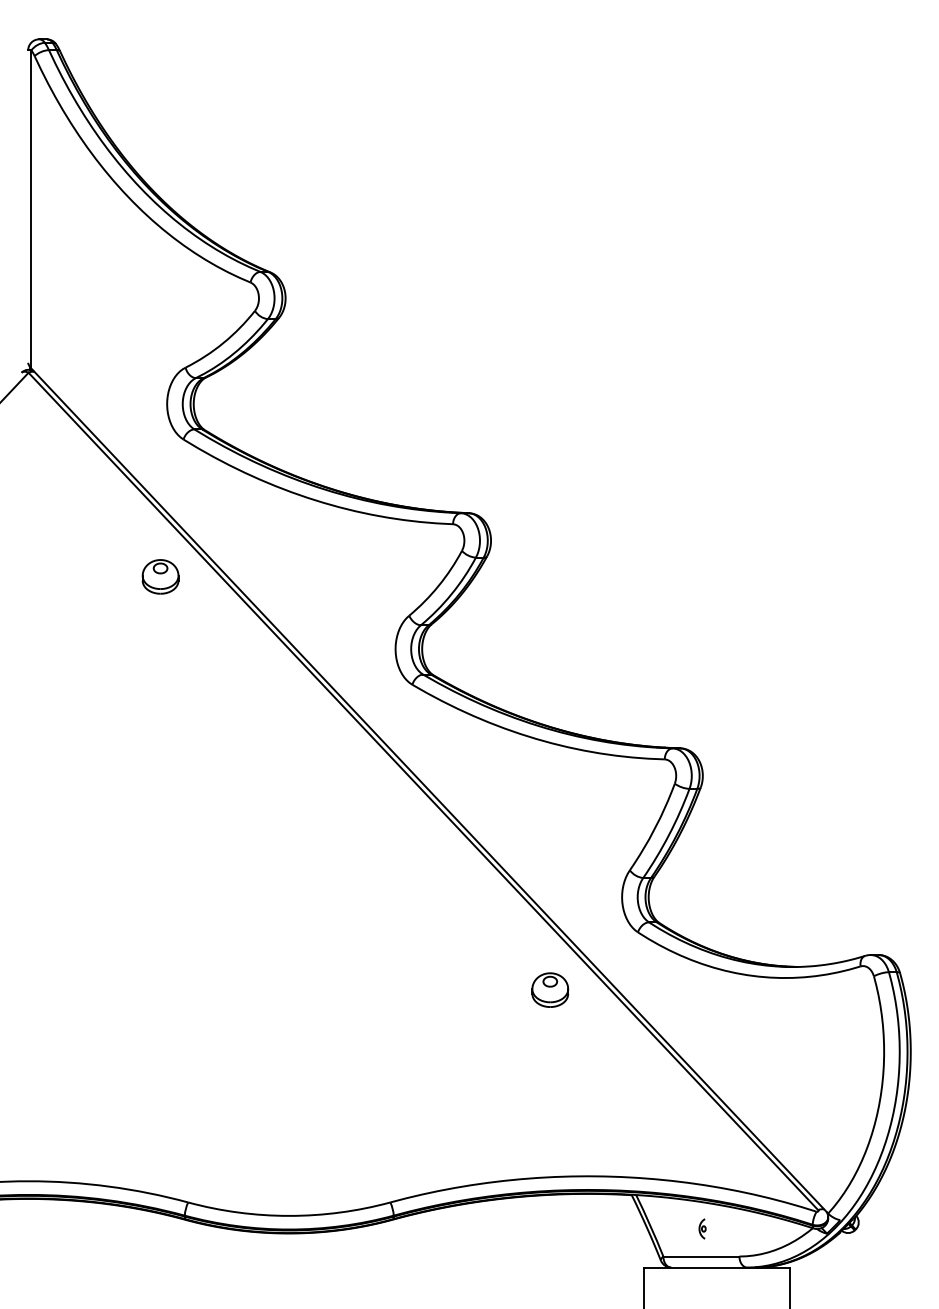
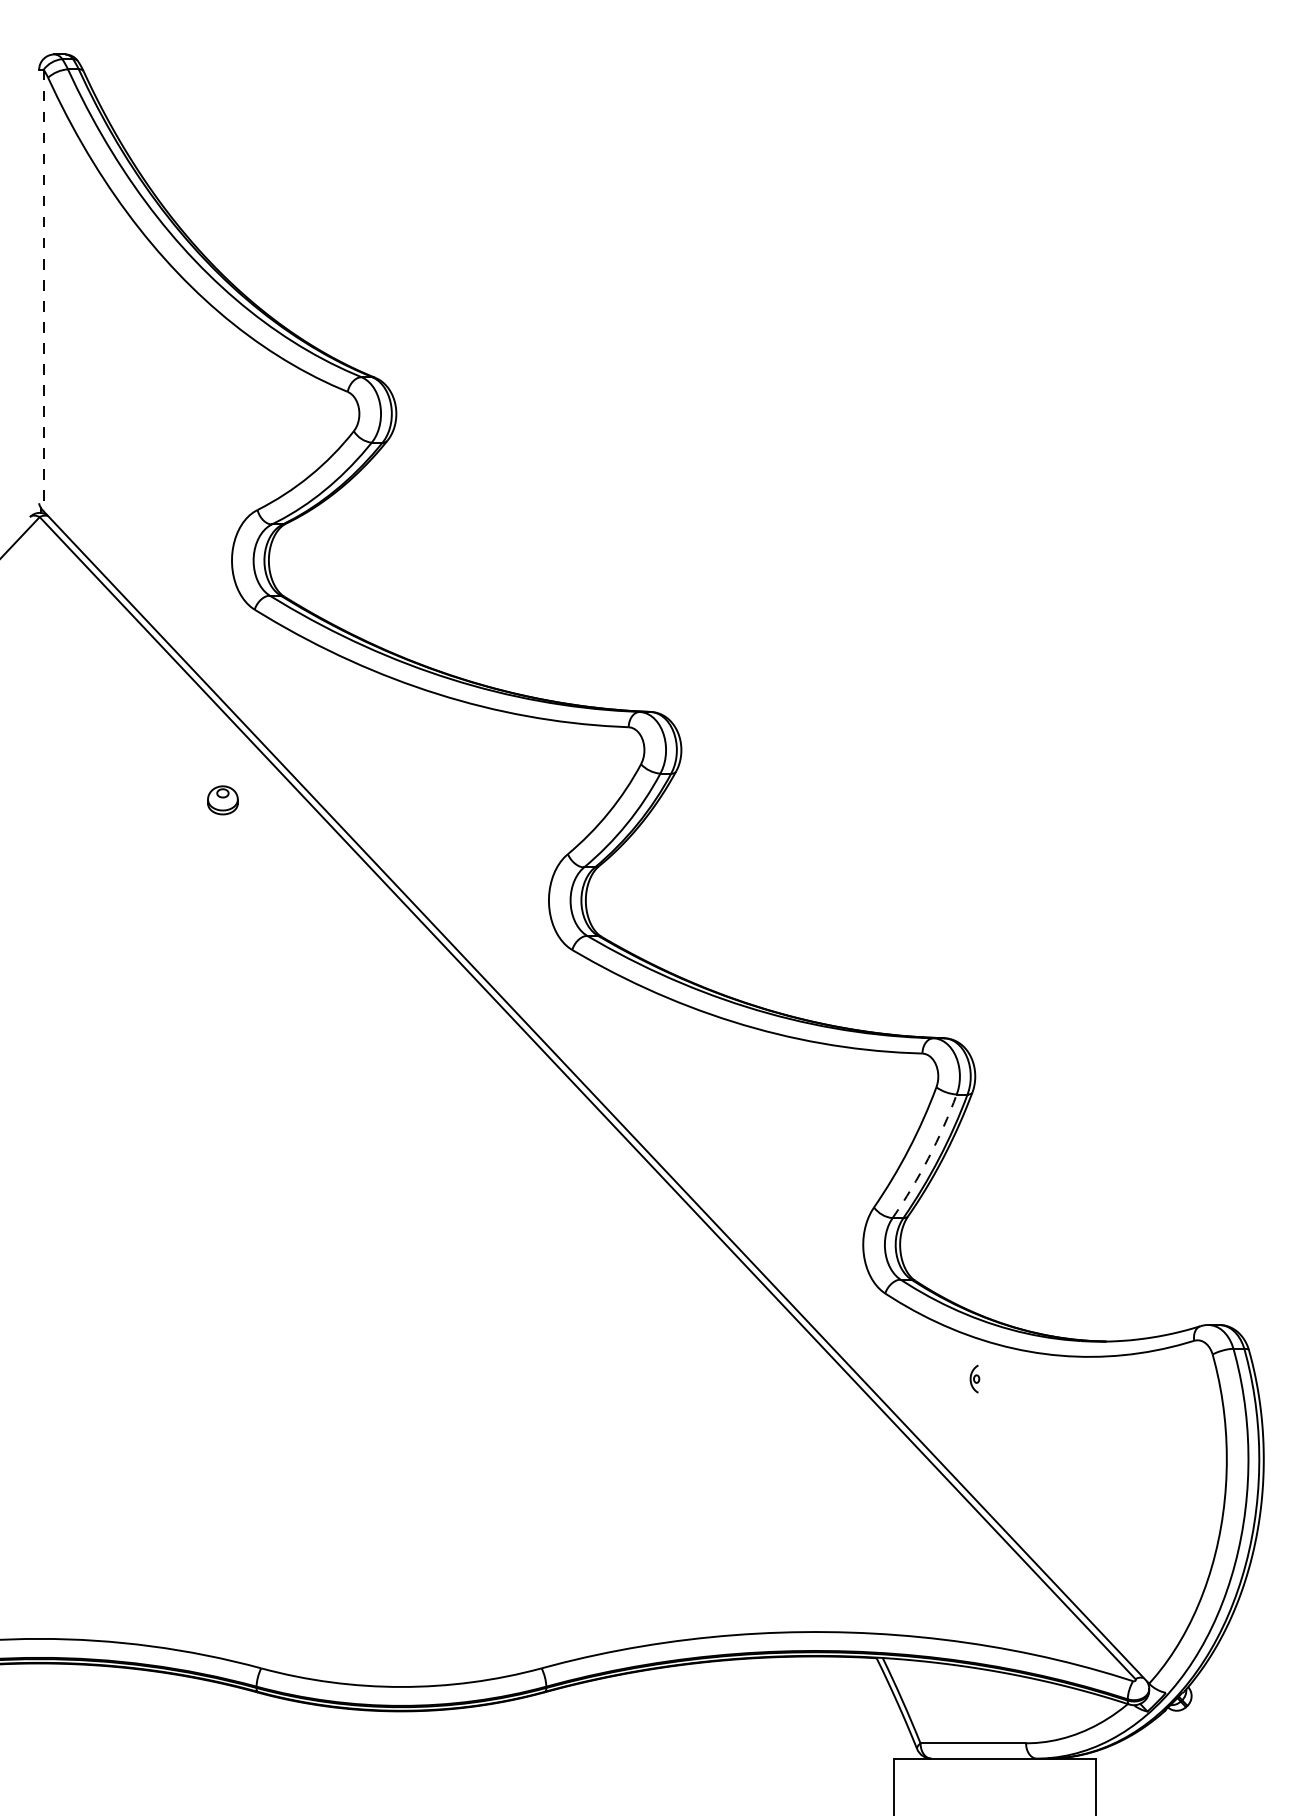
line: (31, 209) -> (43, 290), solid -> dashed
part: (160, 577) -> (222, 800), size x0.6
arc: (669, 835) -> (928, 1158), solid -> dashed
part: (550, 989) -> (763, 1373), removed
part: (702, 1228) -> (974, 1378), moved

